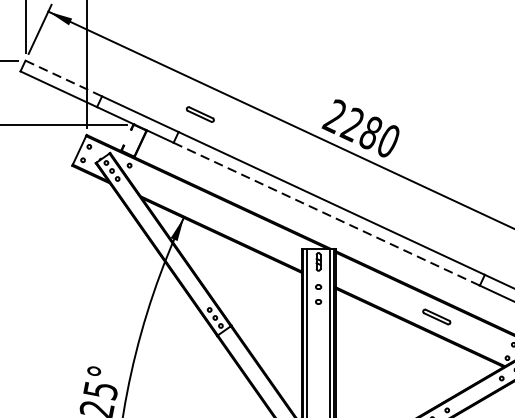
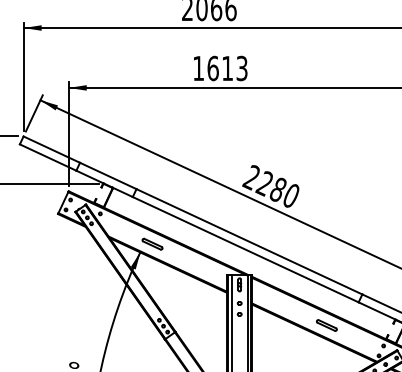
line: (64, 78) -> (52, 149), dashed -> solid
part: (200, 113) -> (152, 243), moved
line: (326, 213) -> (245, 249), dashed -> solid

